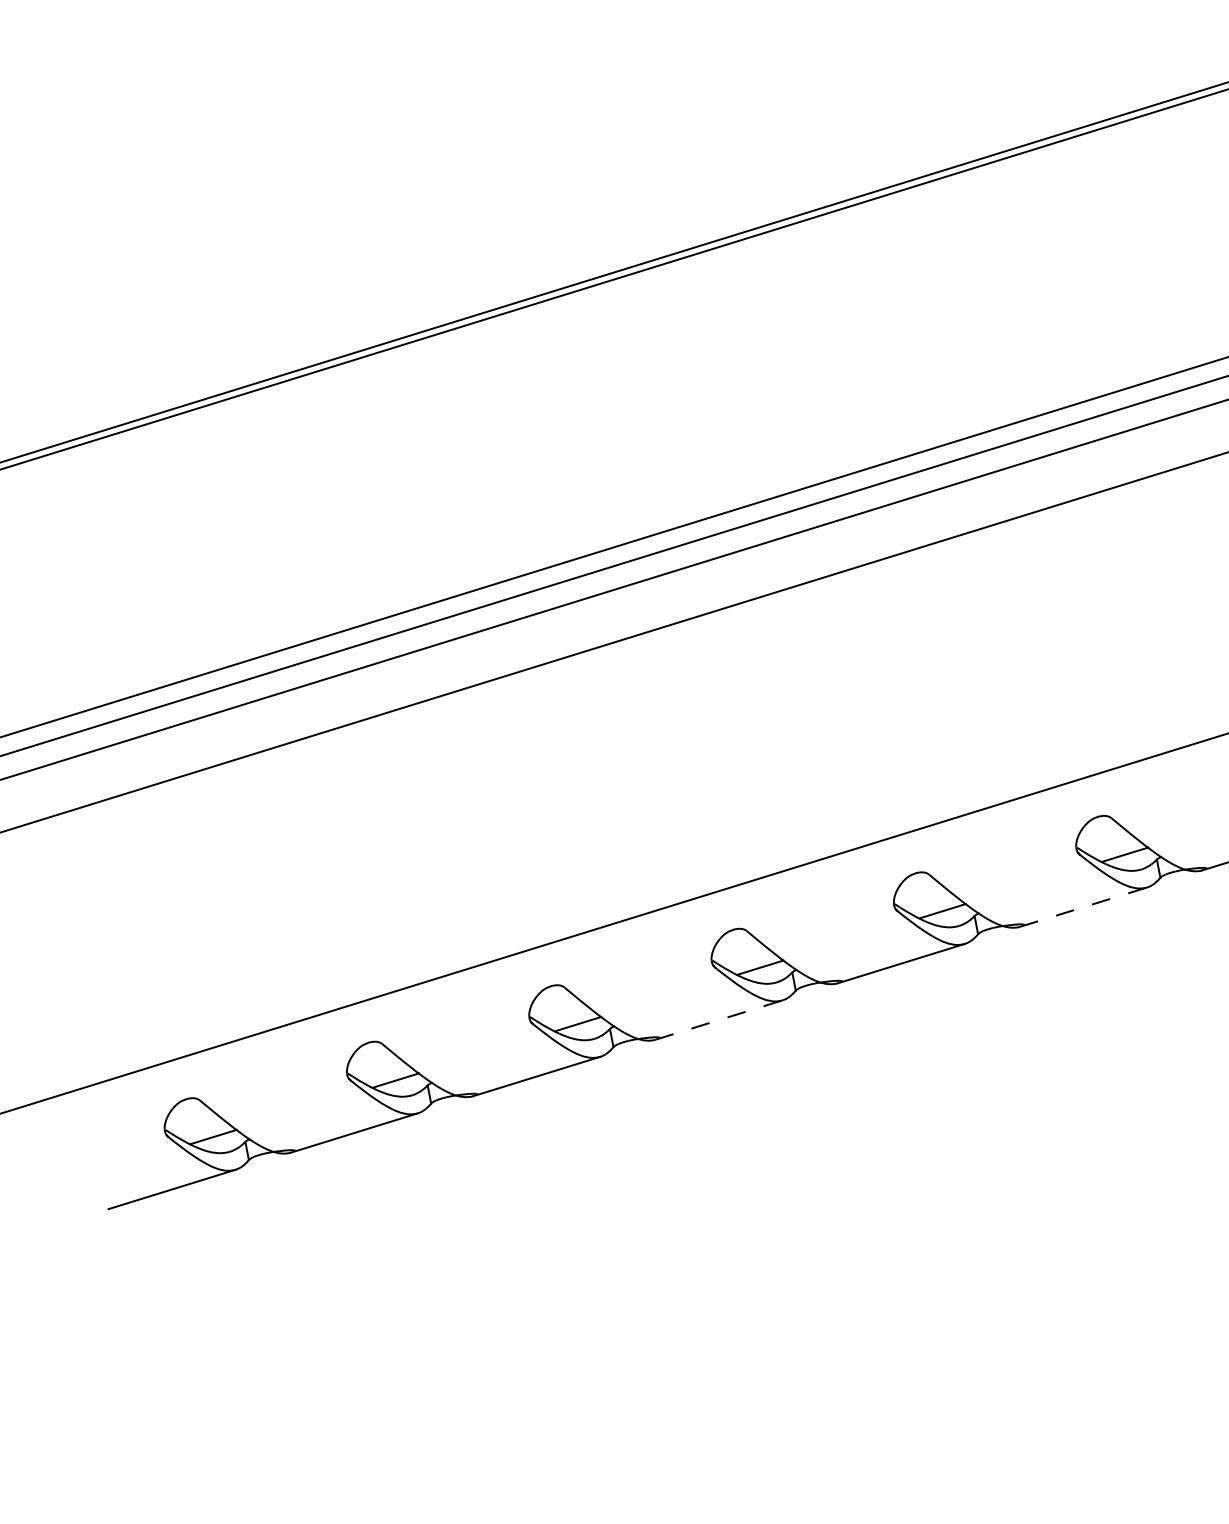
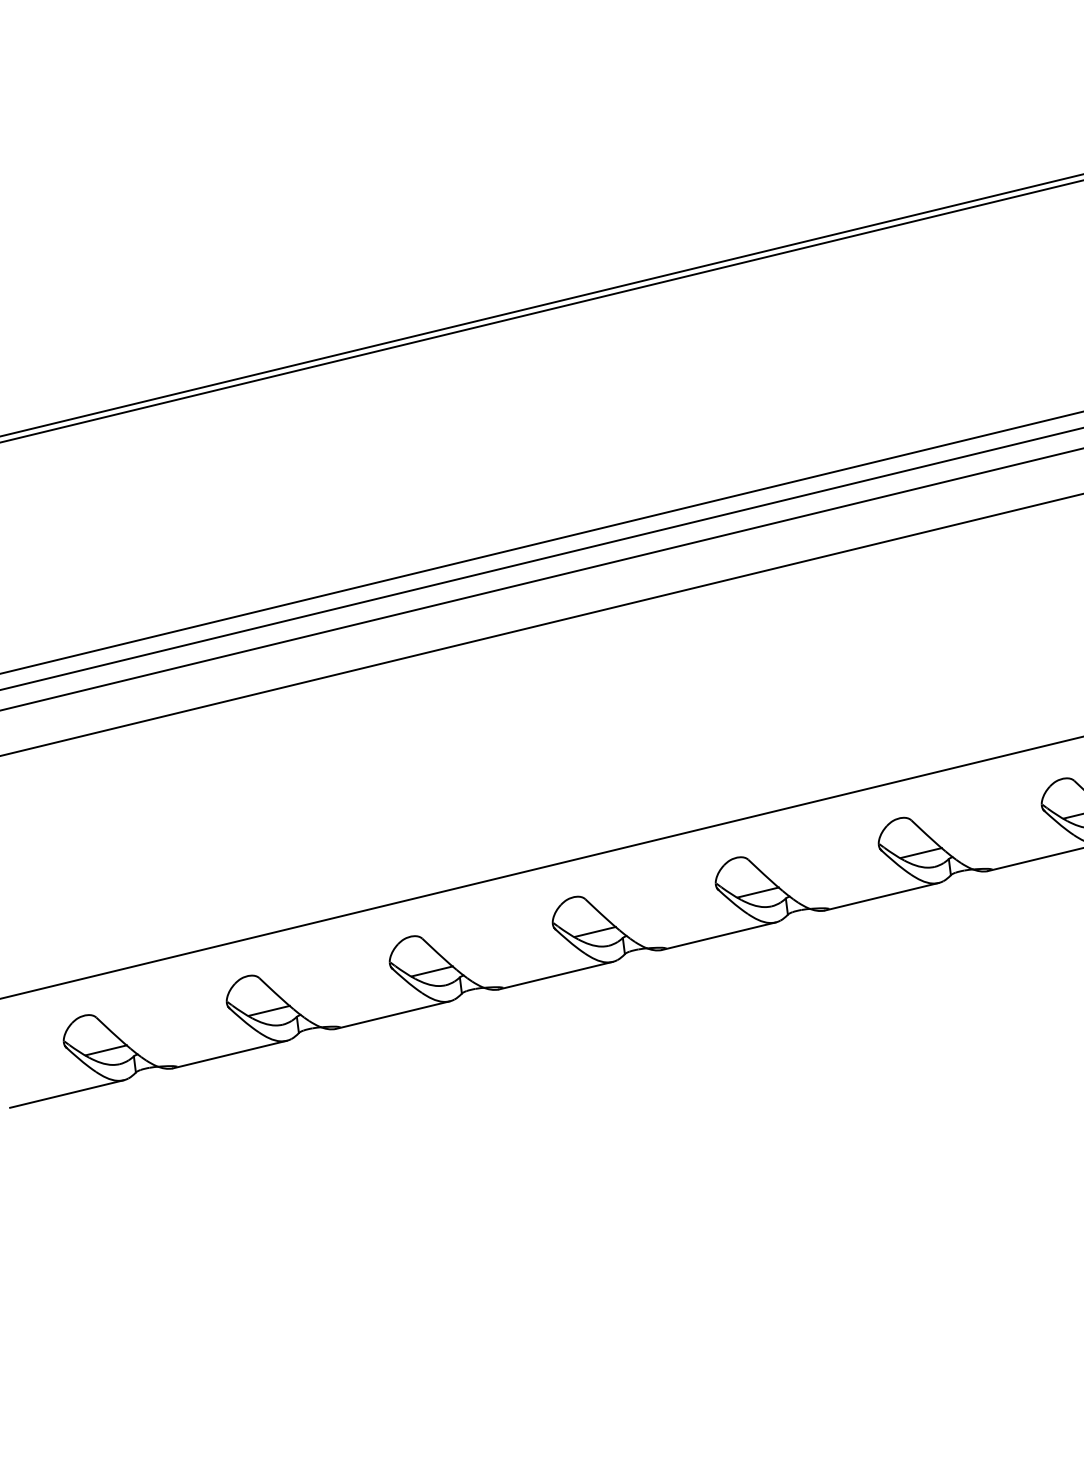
line: (1084, 906) -> (882, 896), dashed -> solid
line: (719, 1019) -> (556, 975), dashed -> solid

